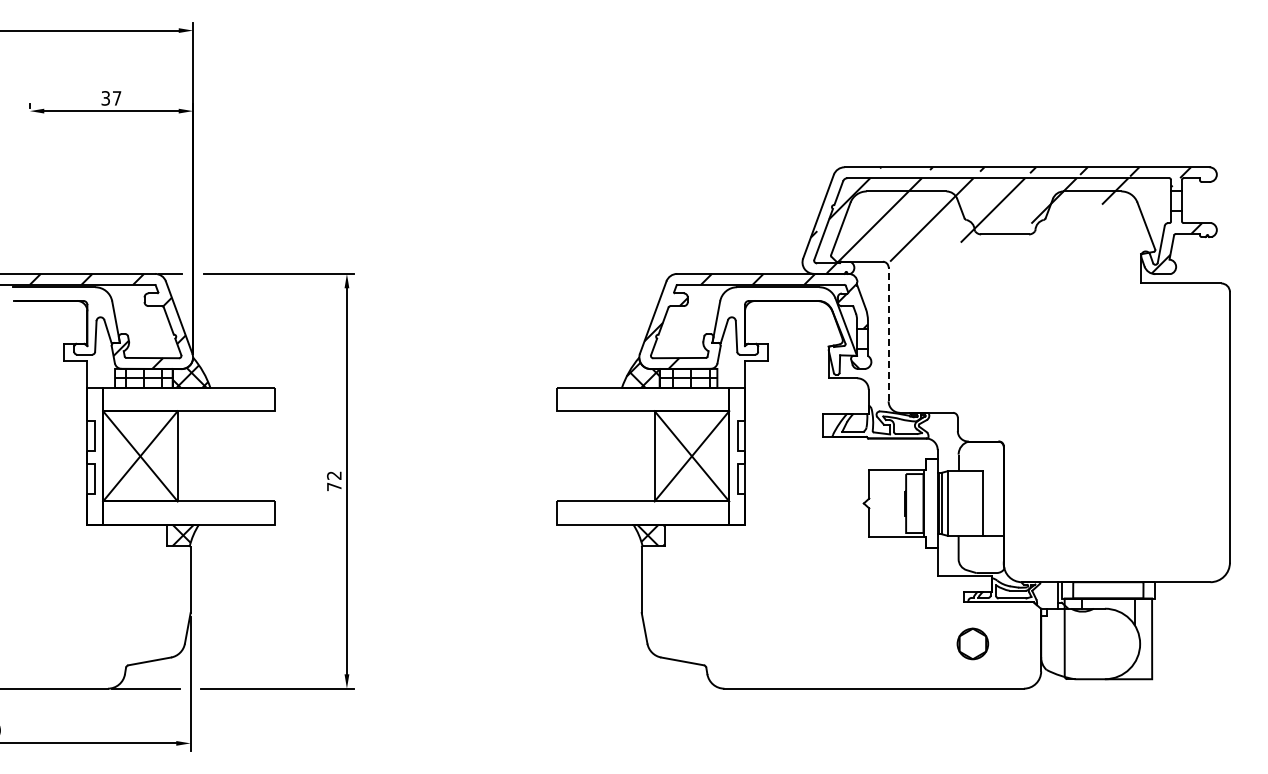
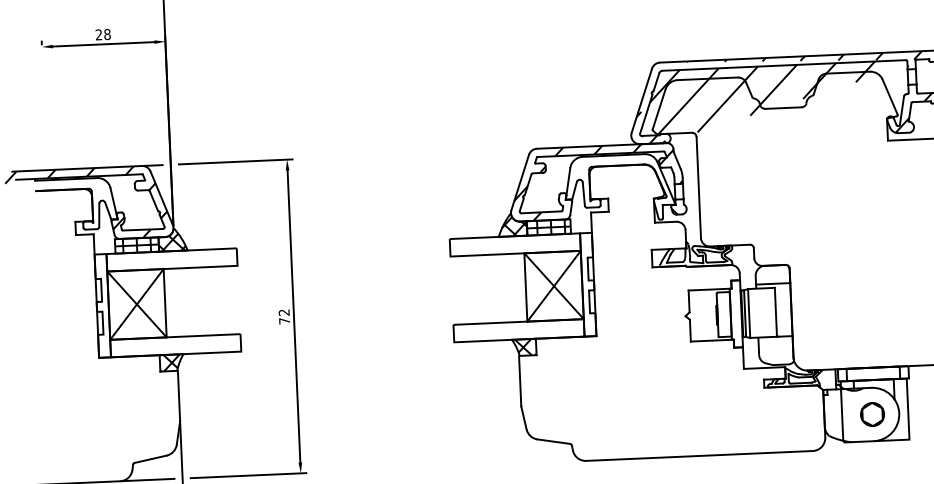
text: (111, 98) -> (103, 34), 37 -> 28
line: (888, 334) -> (698, 187), dashed -> solid
line: (980, 465) -> (772, 283), added
part: (972, 643) -> (872, 414), moved

